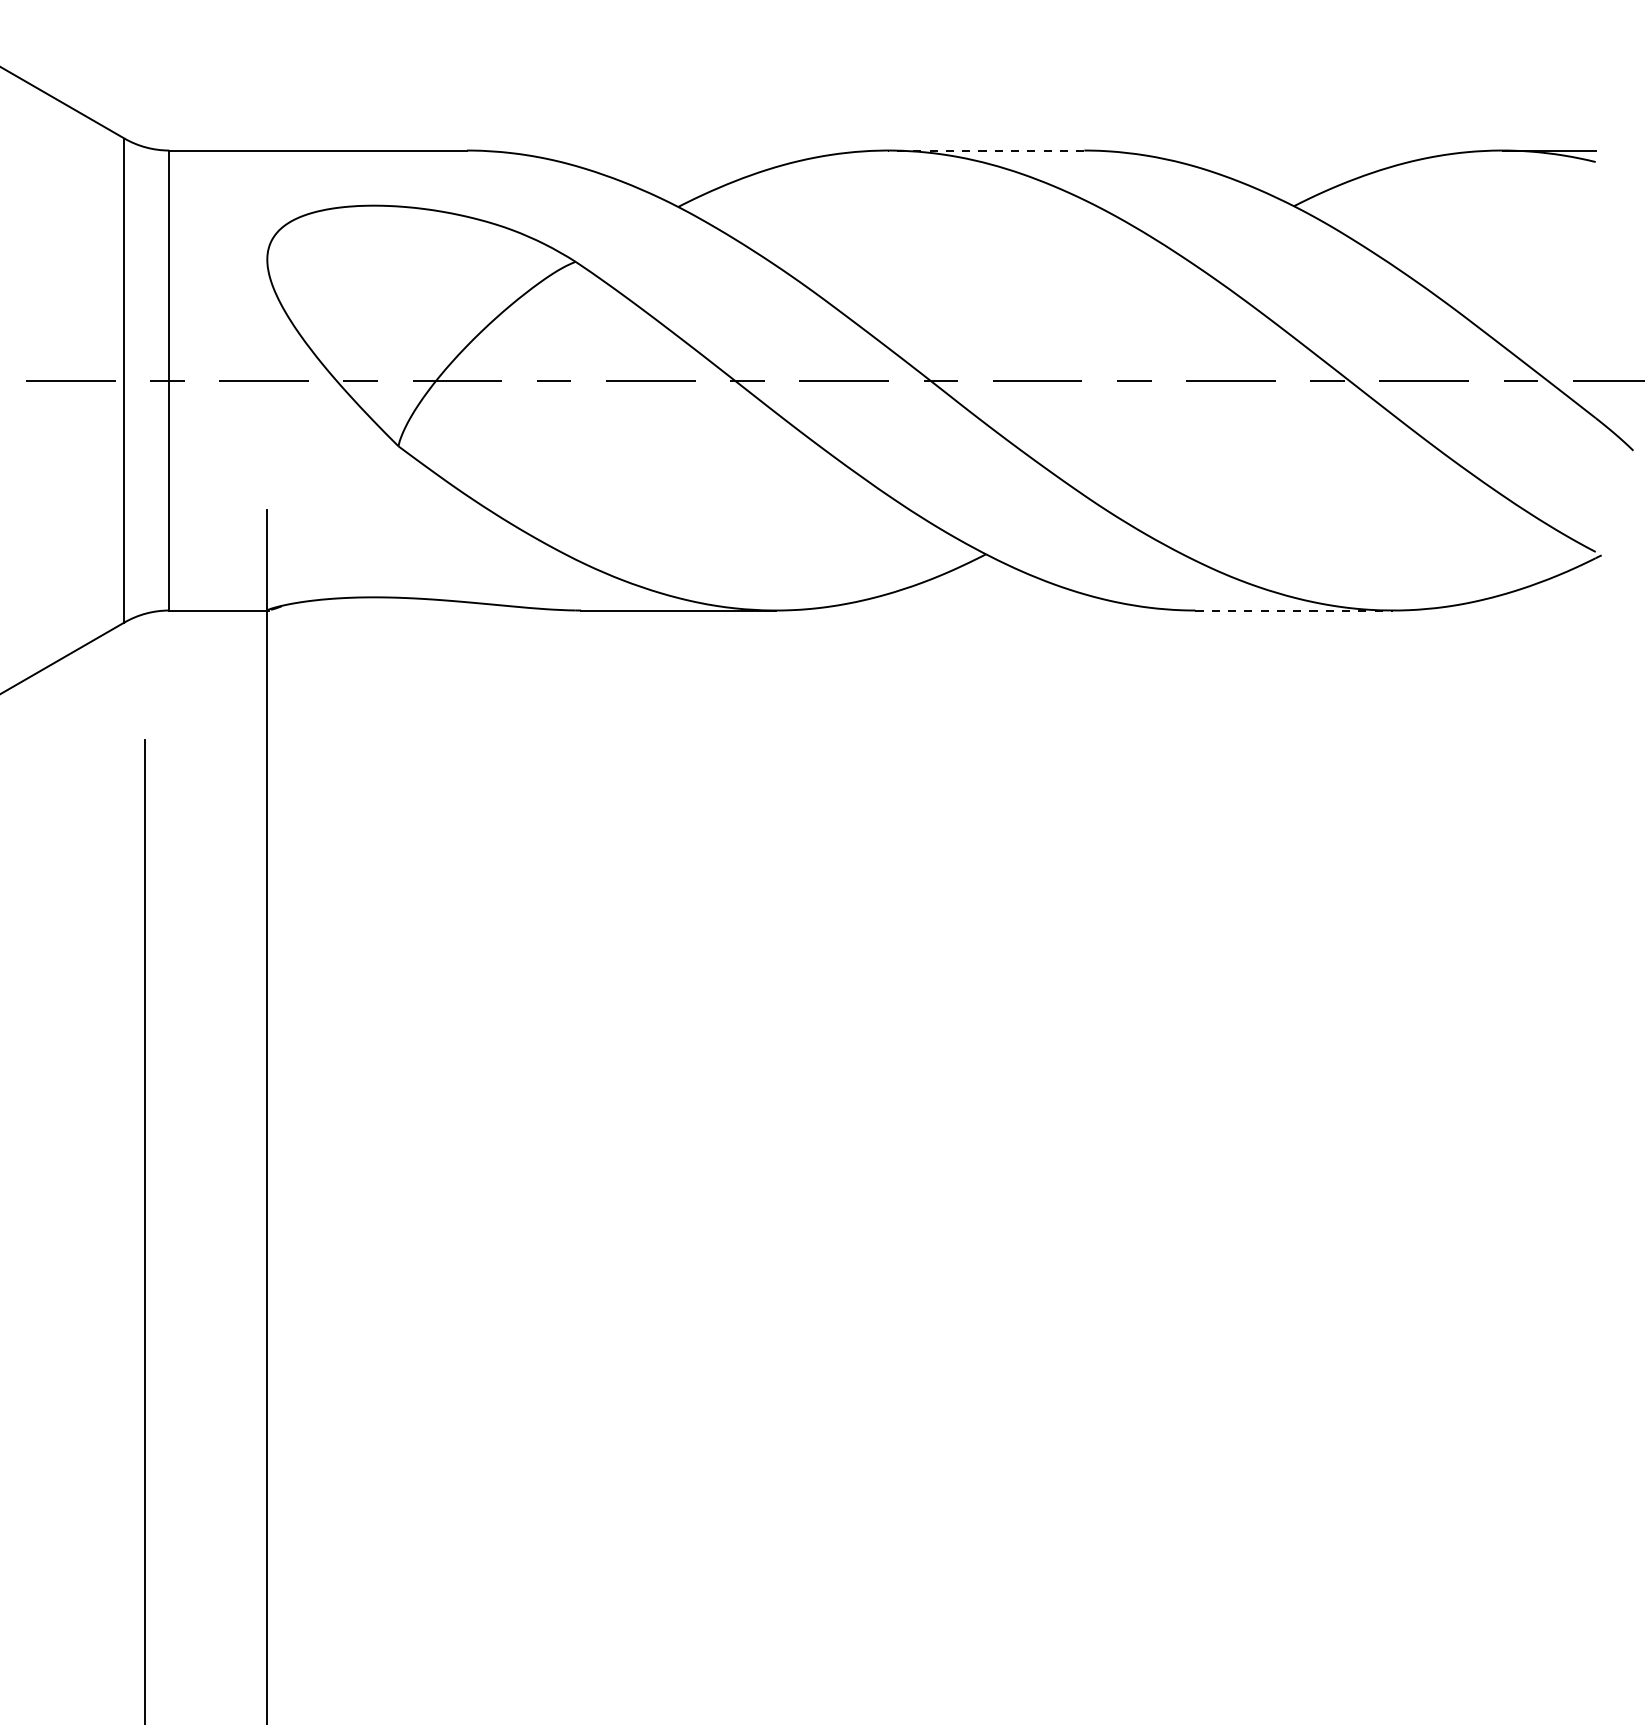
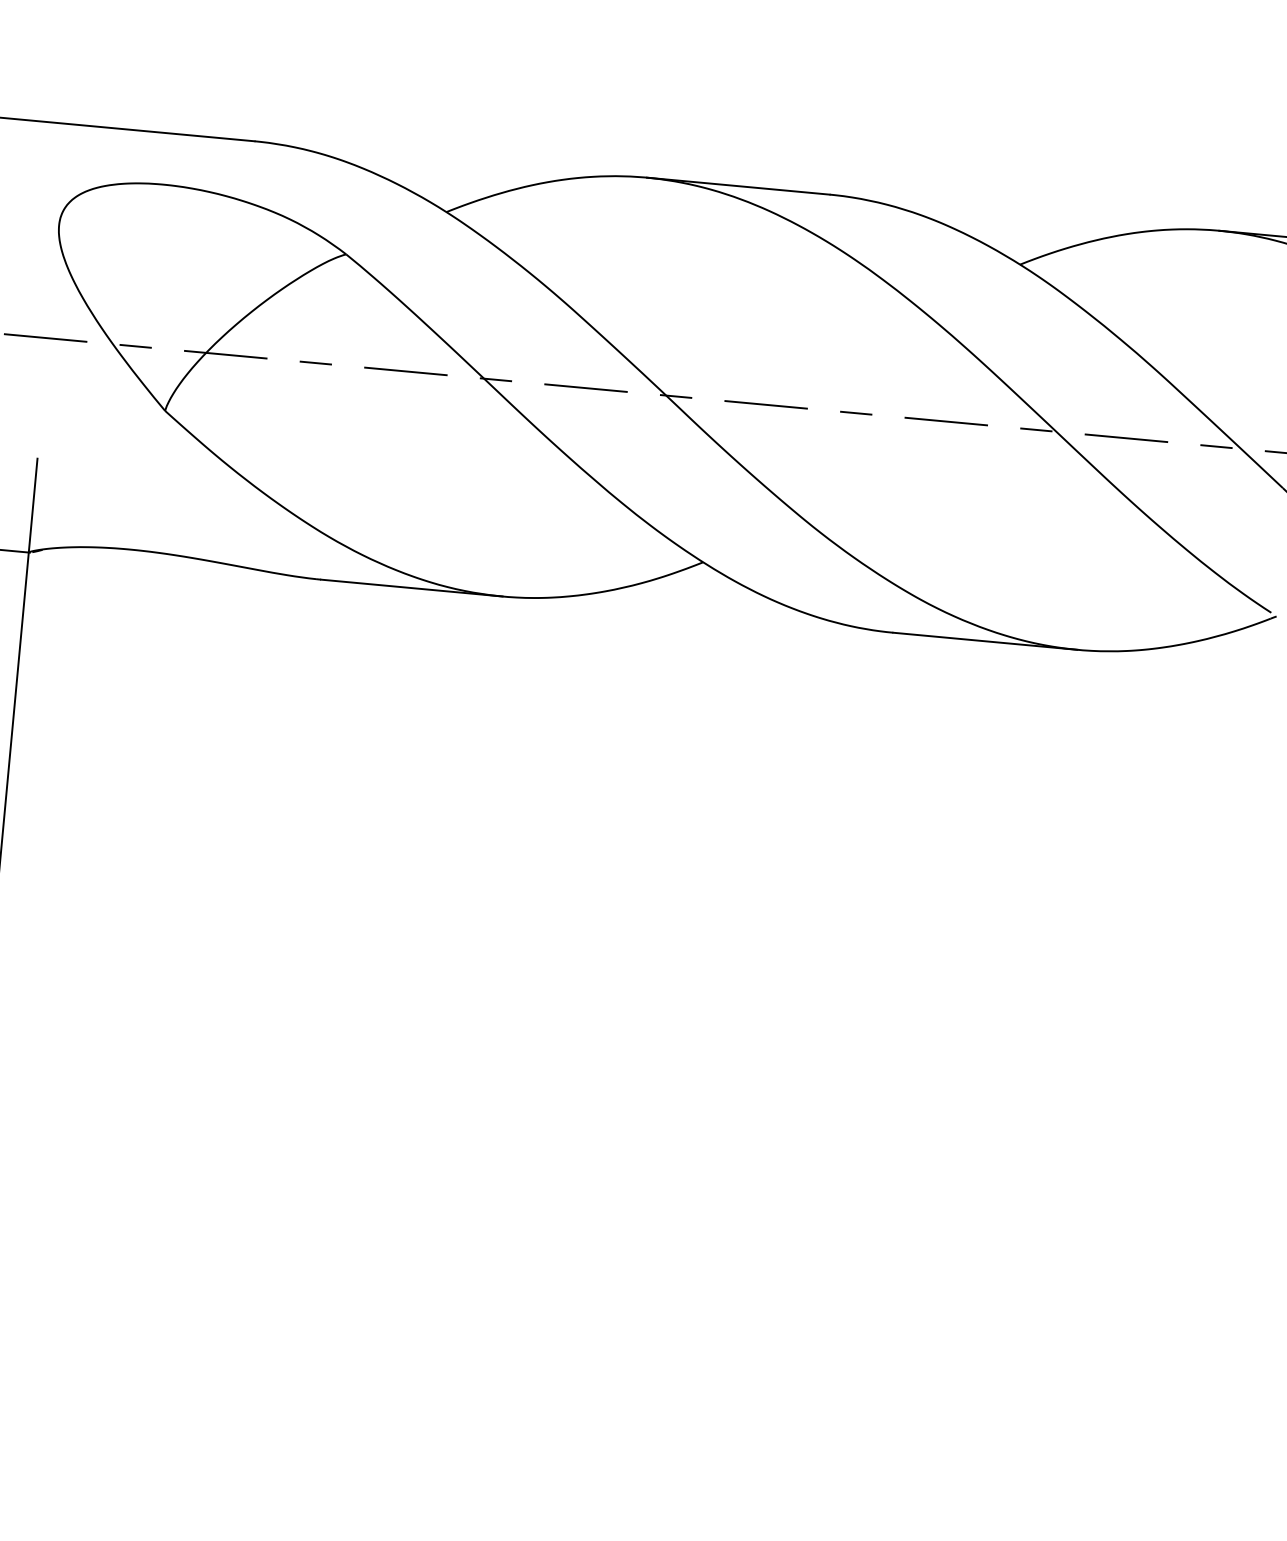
line: (985, 150) -> (737, 186), dashed -> solid
line: (1294, 610) -> (985, 641), dashed -> solid

